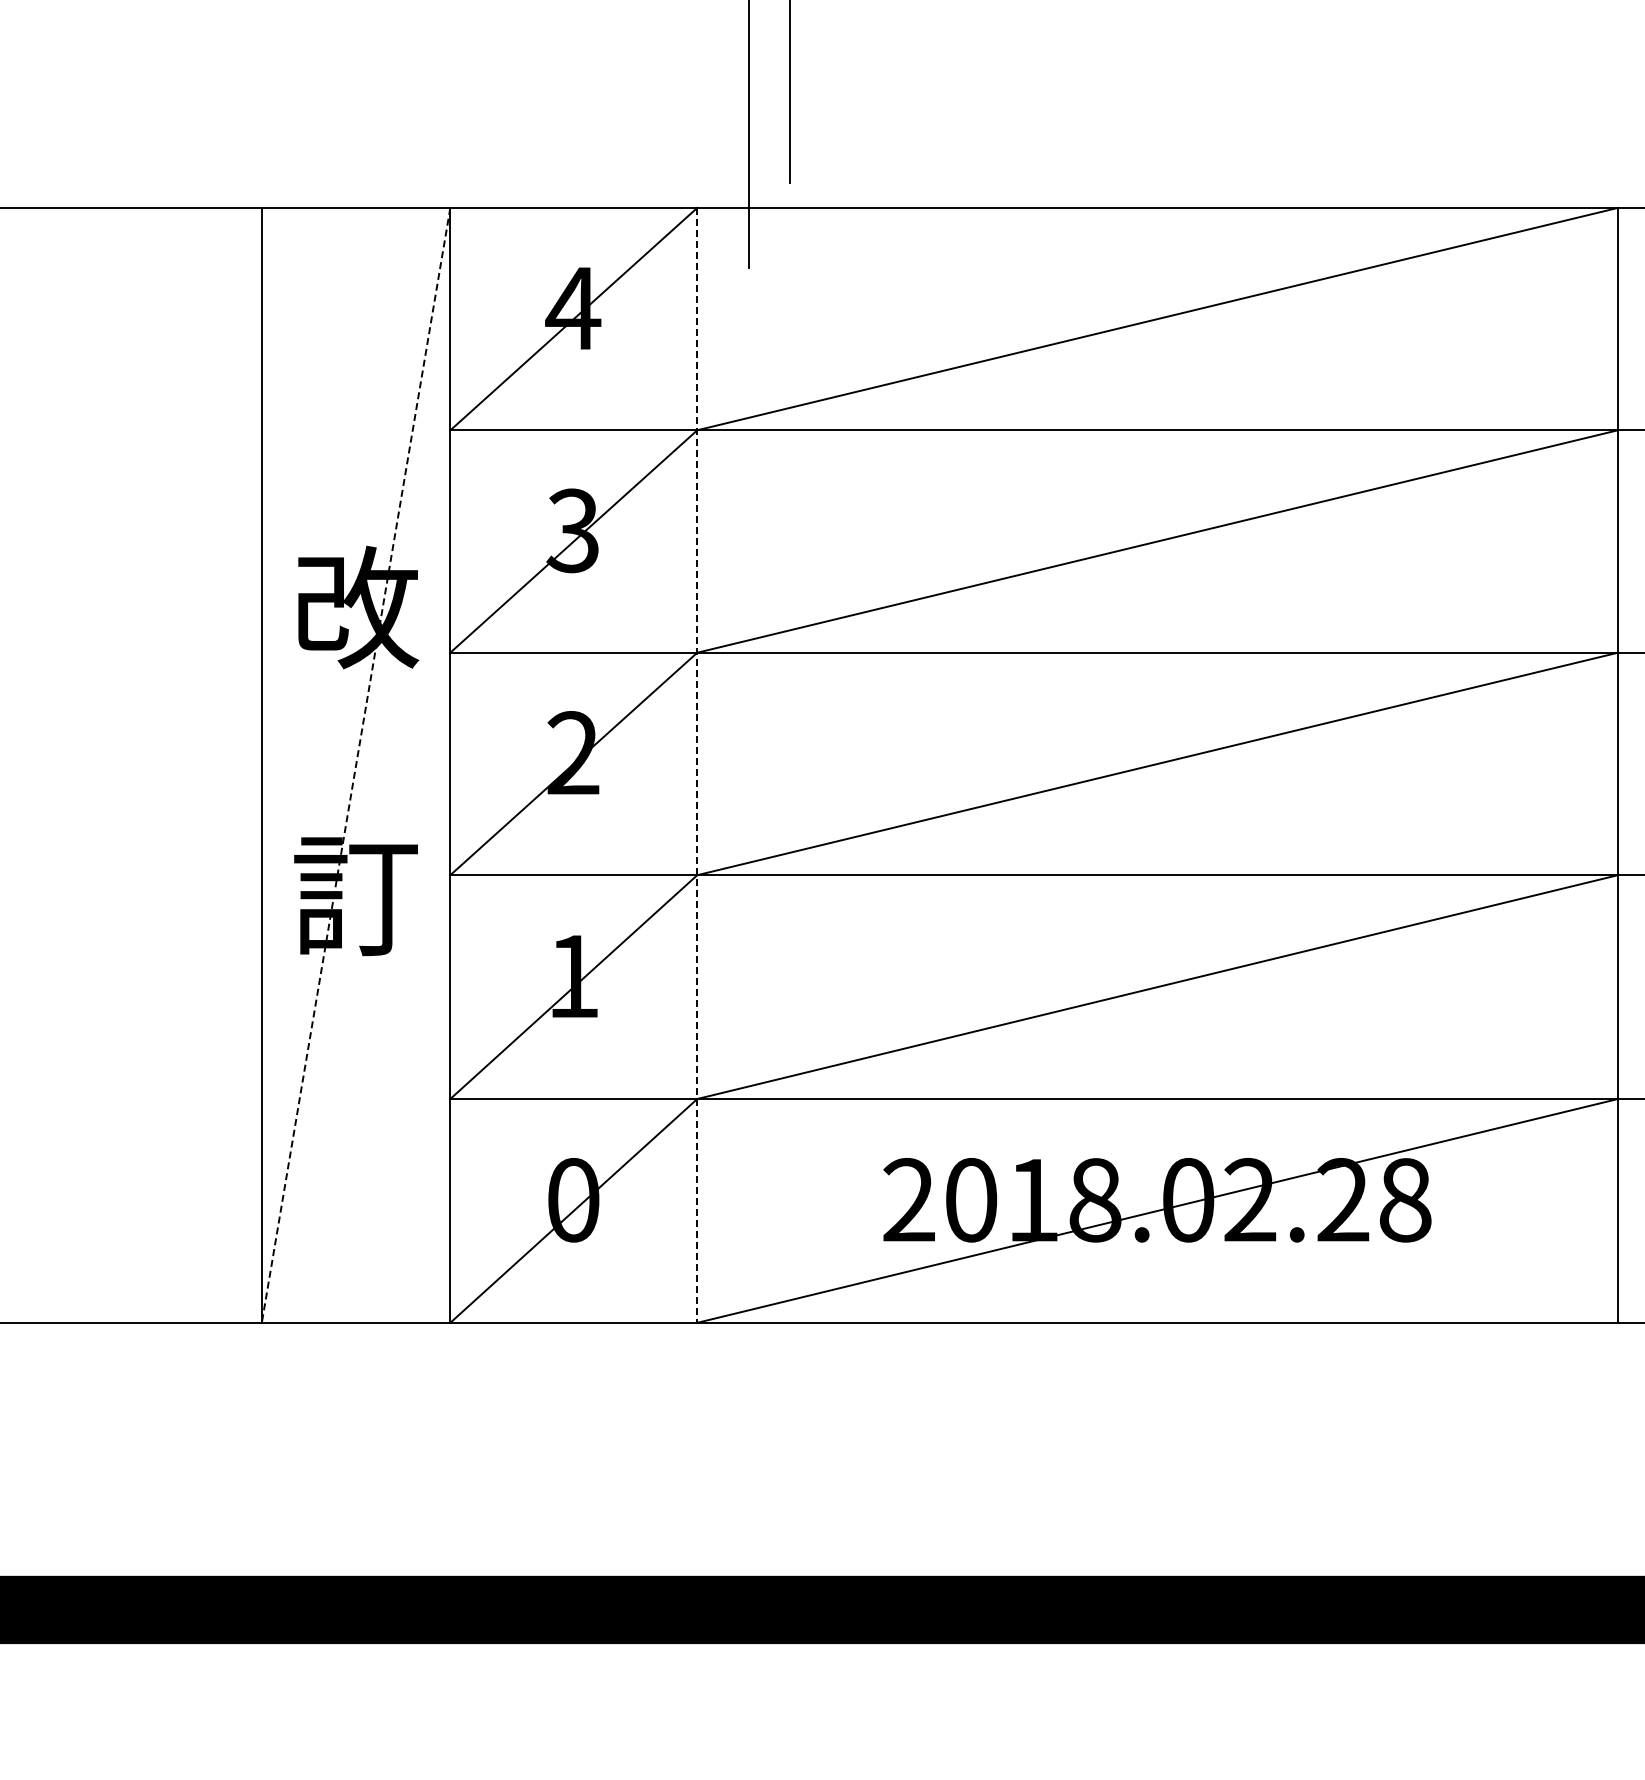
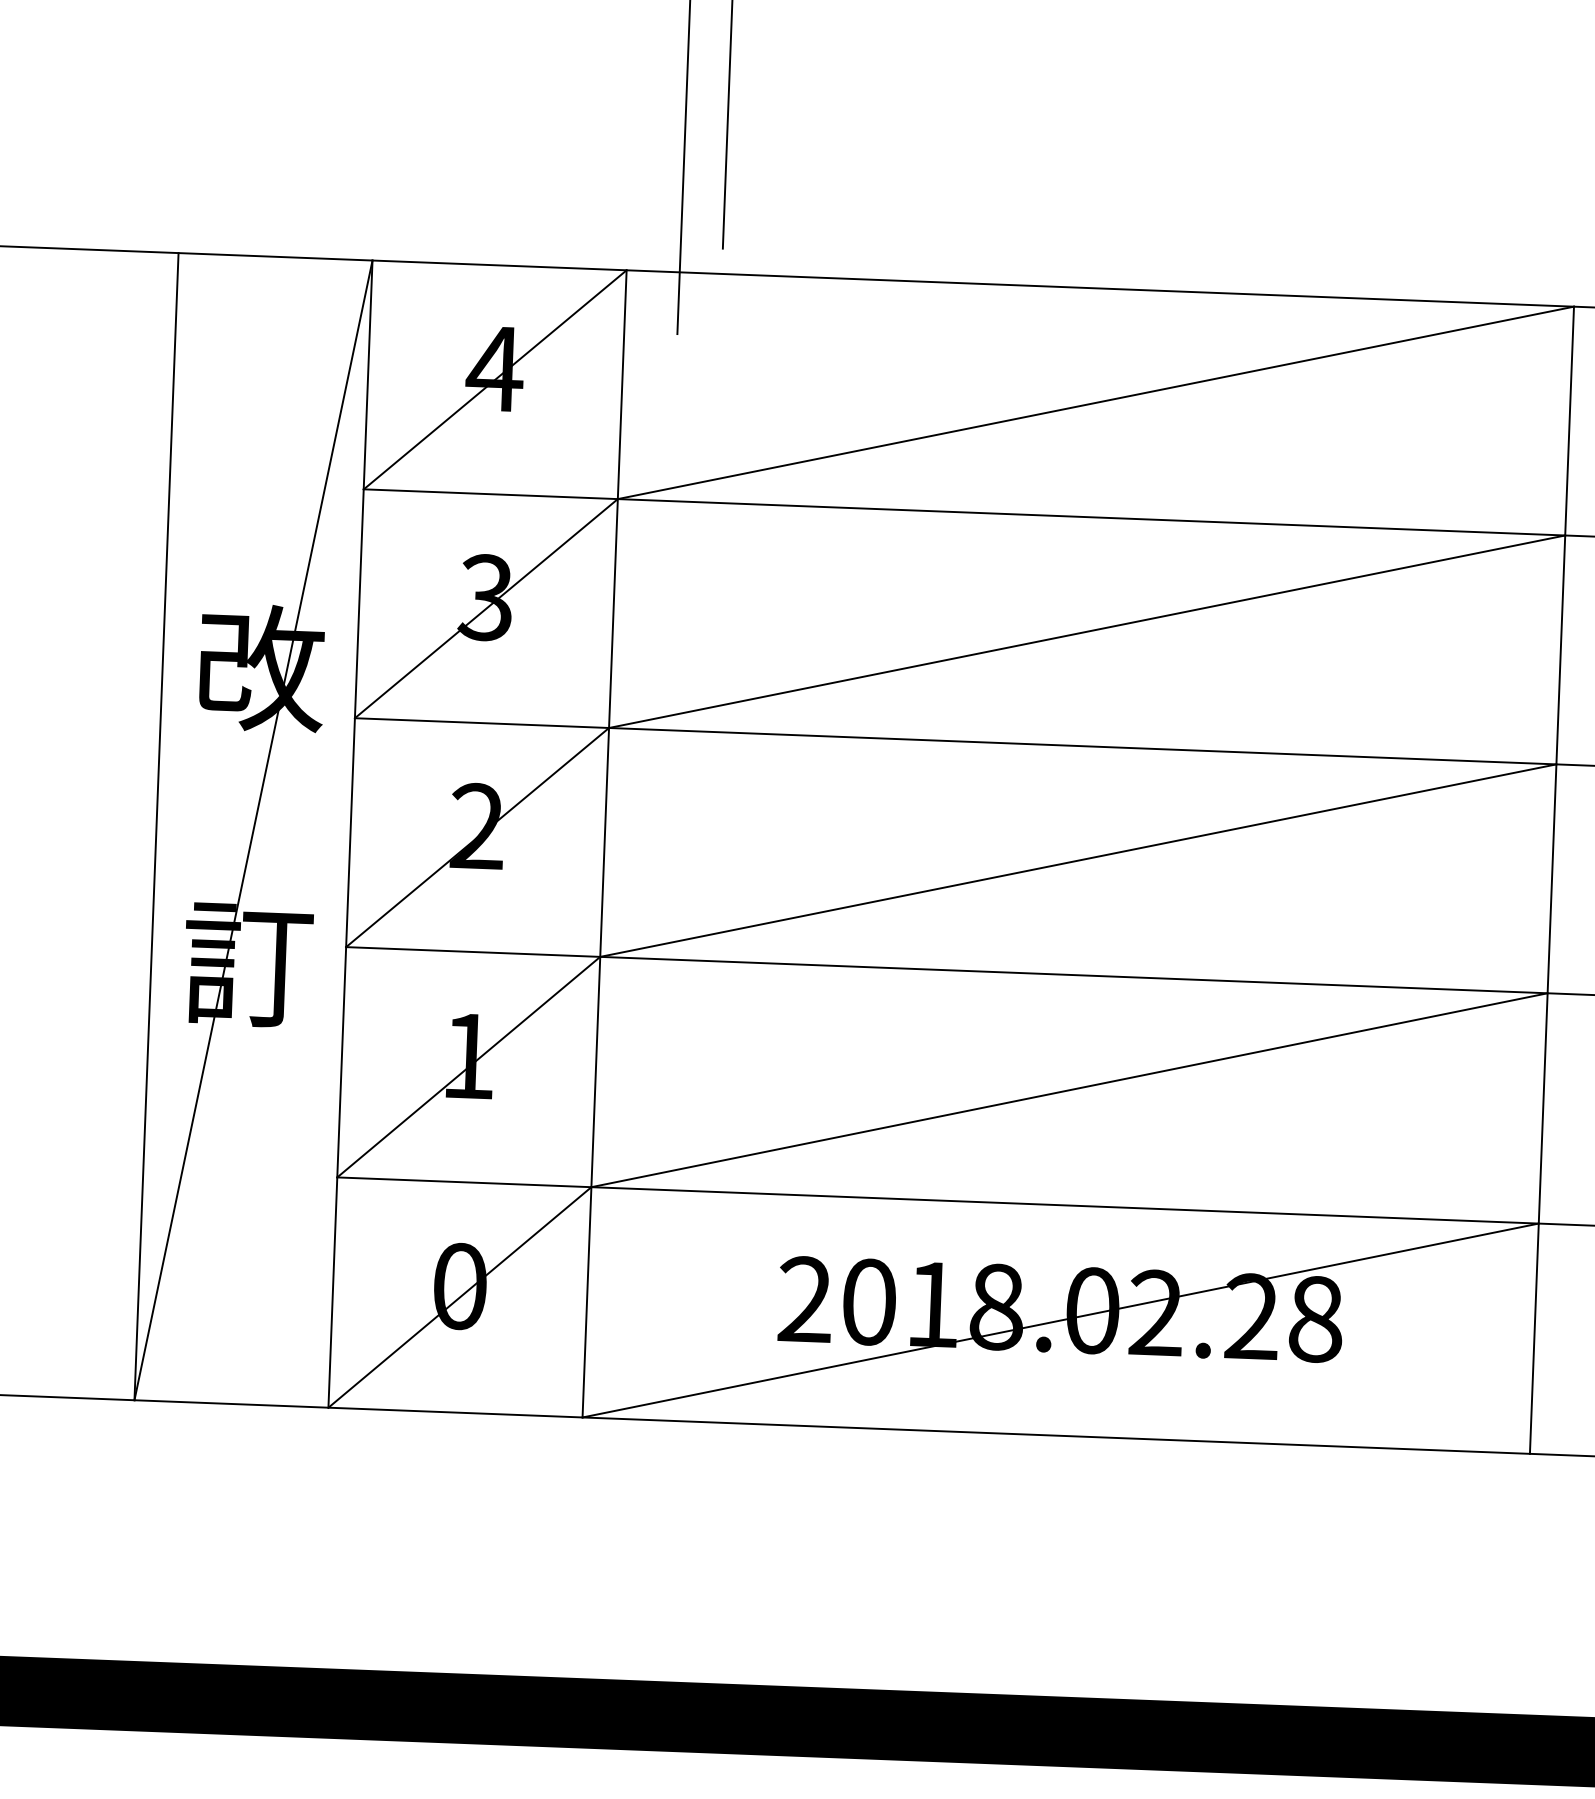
line: (356, 765) -> (253, 830), dashed -> solid
line: (697, 765) -> (604, 844), dashed -> solid

